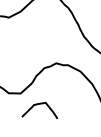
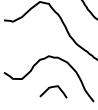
curve: (37, 105) -> (51, 88), moved

